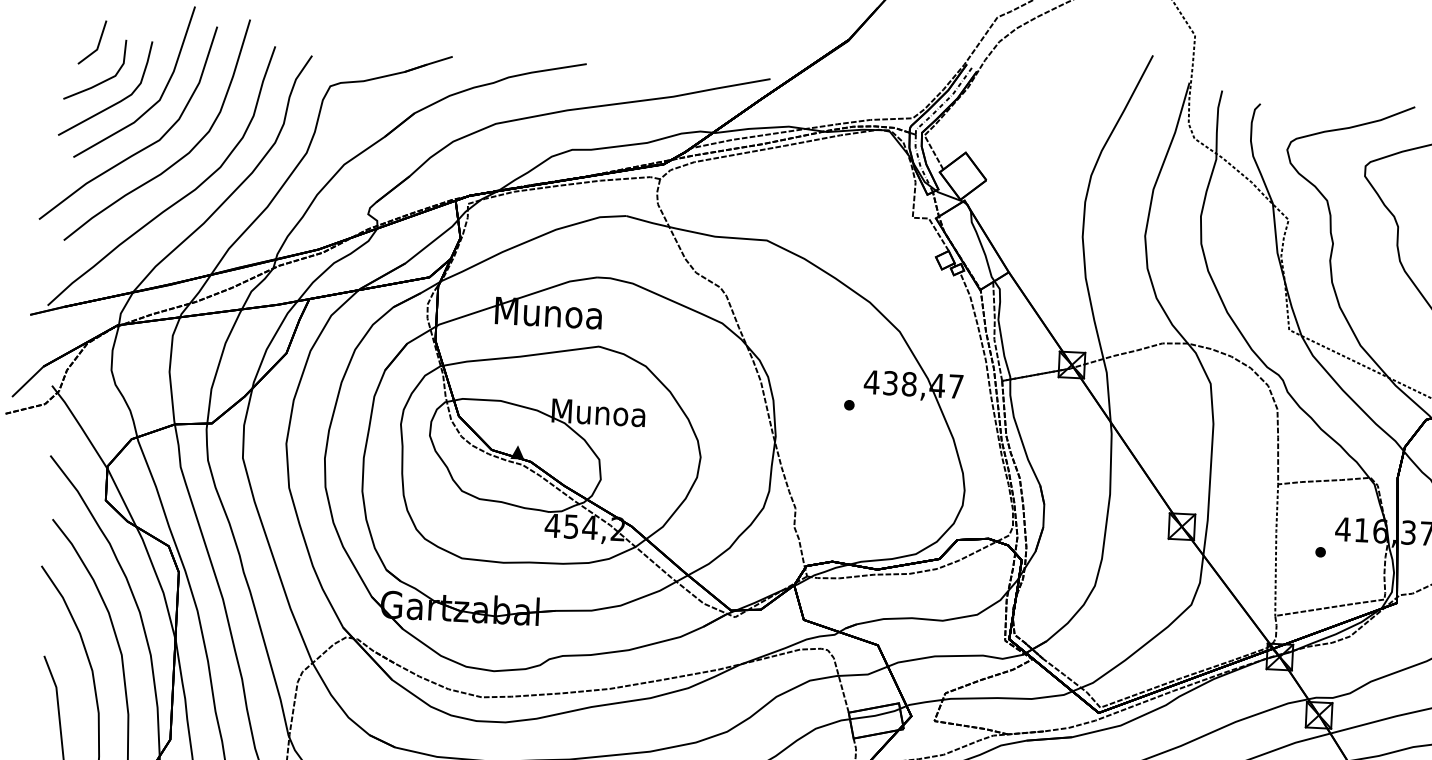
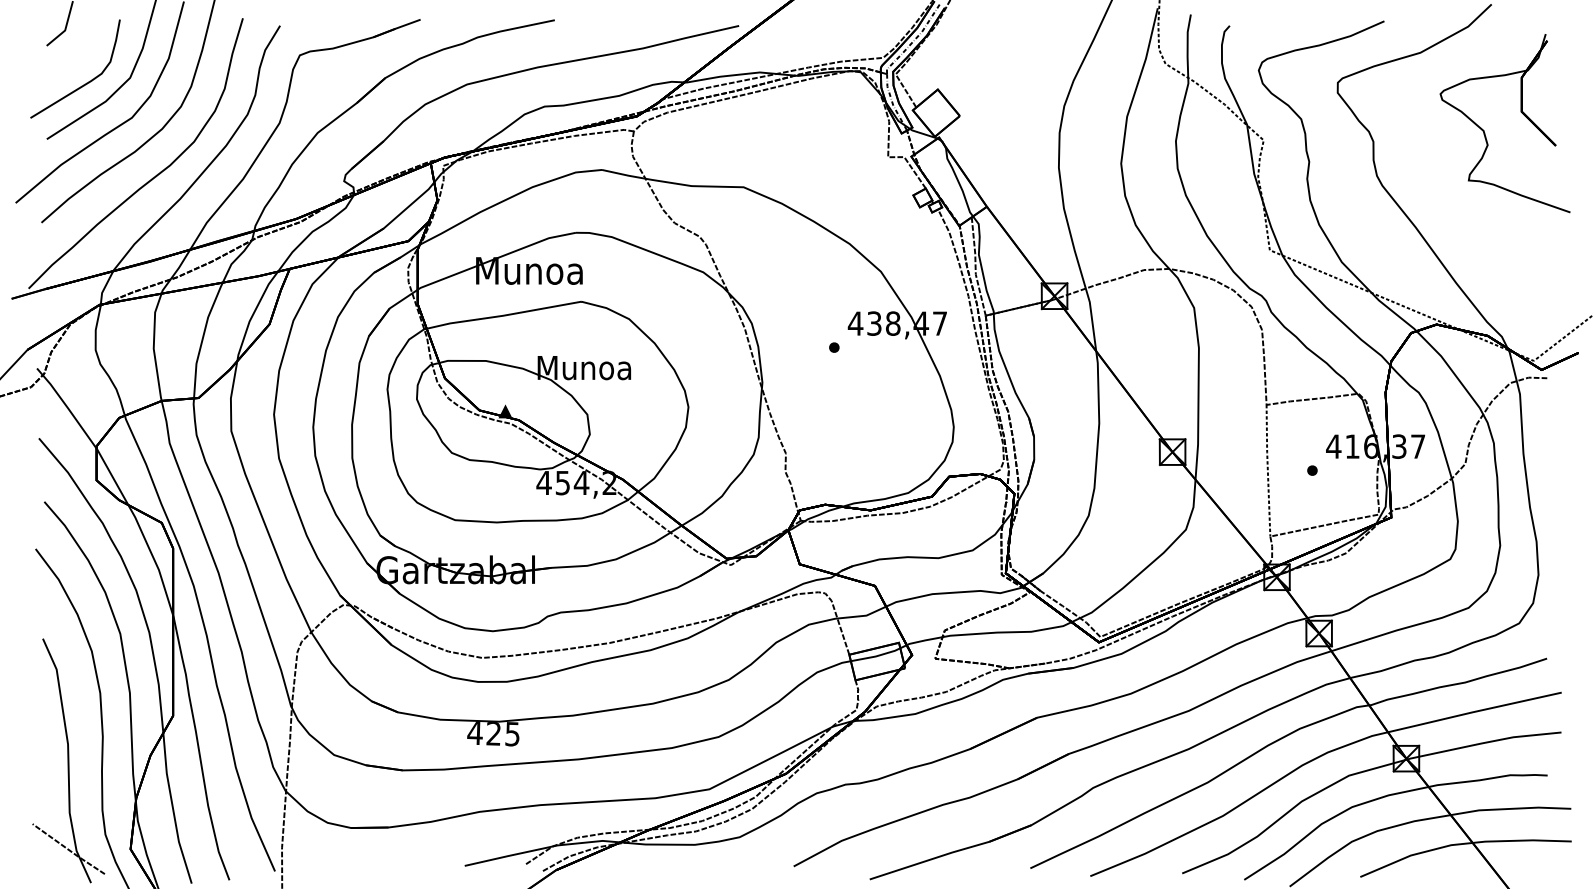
line: (100, 81) -> (70, 62), removed

